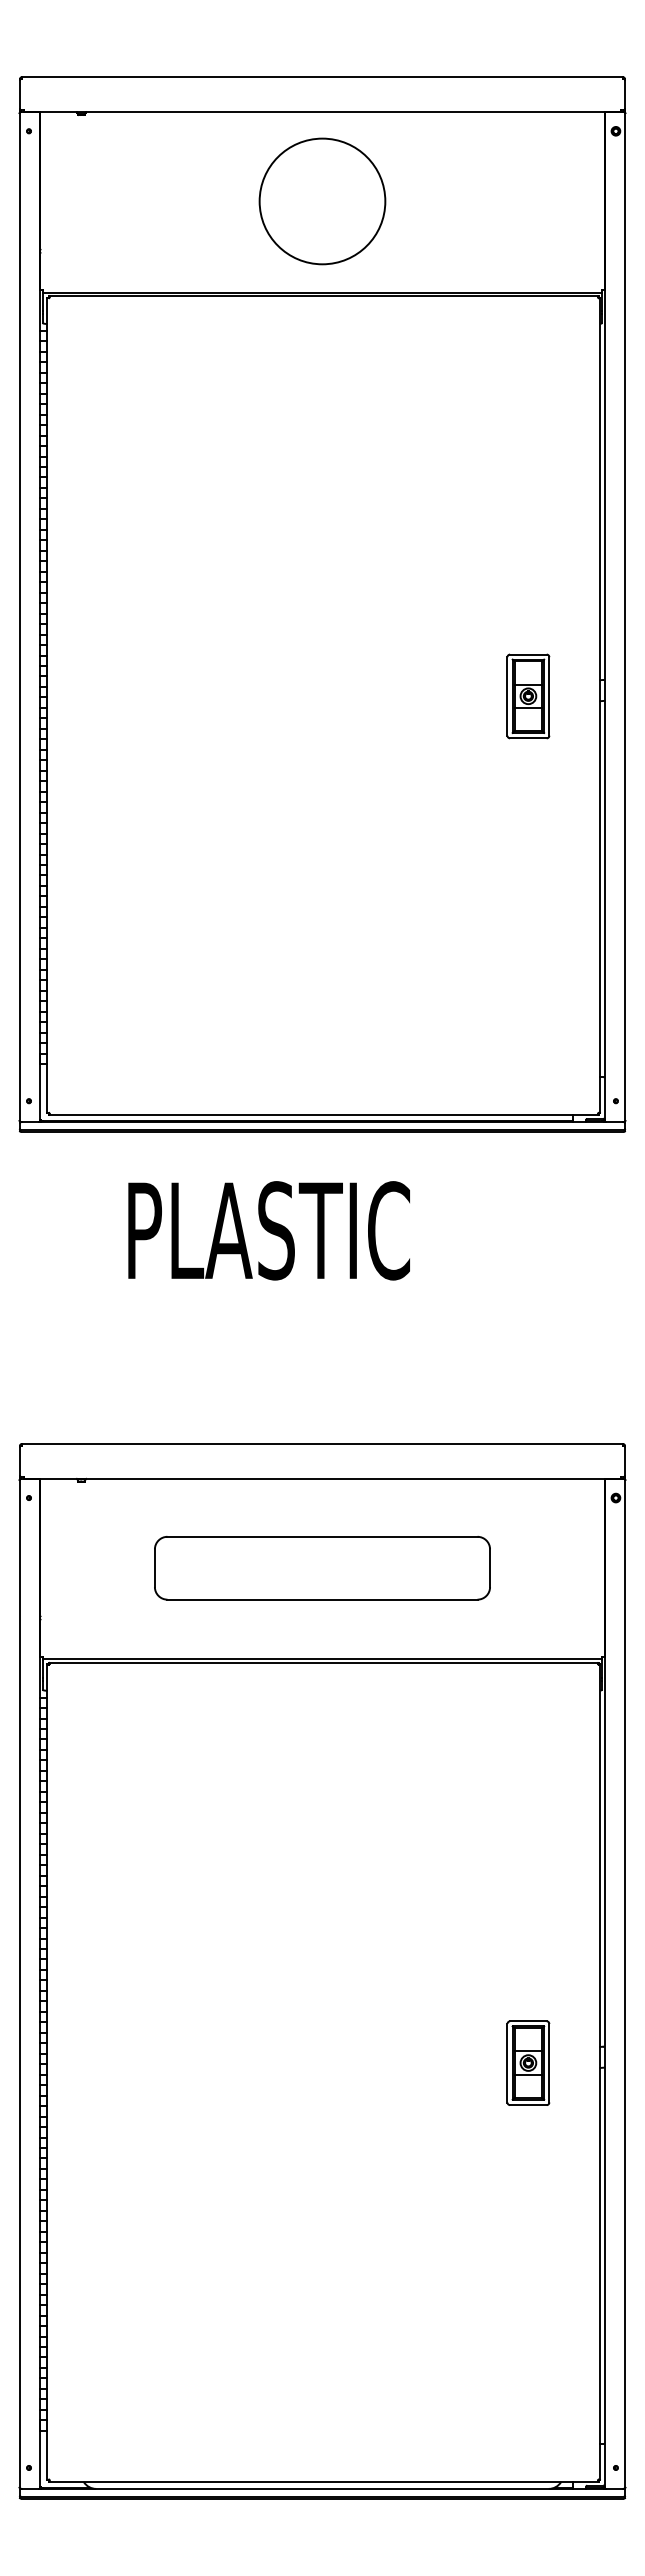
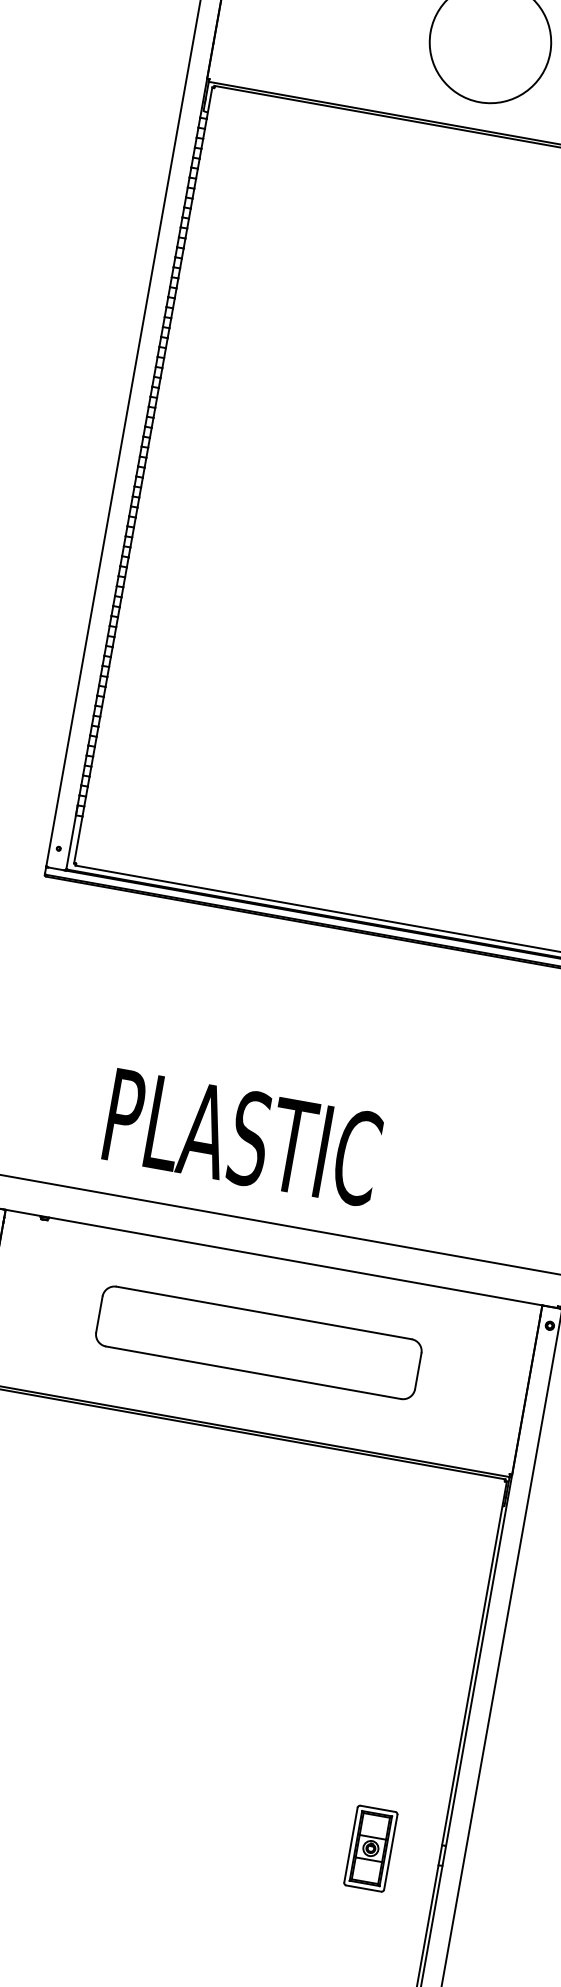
text: (268, 1230) -> (242, 1137), moved

